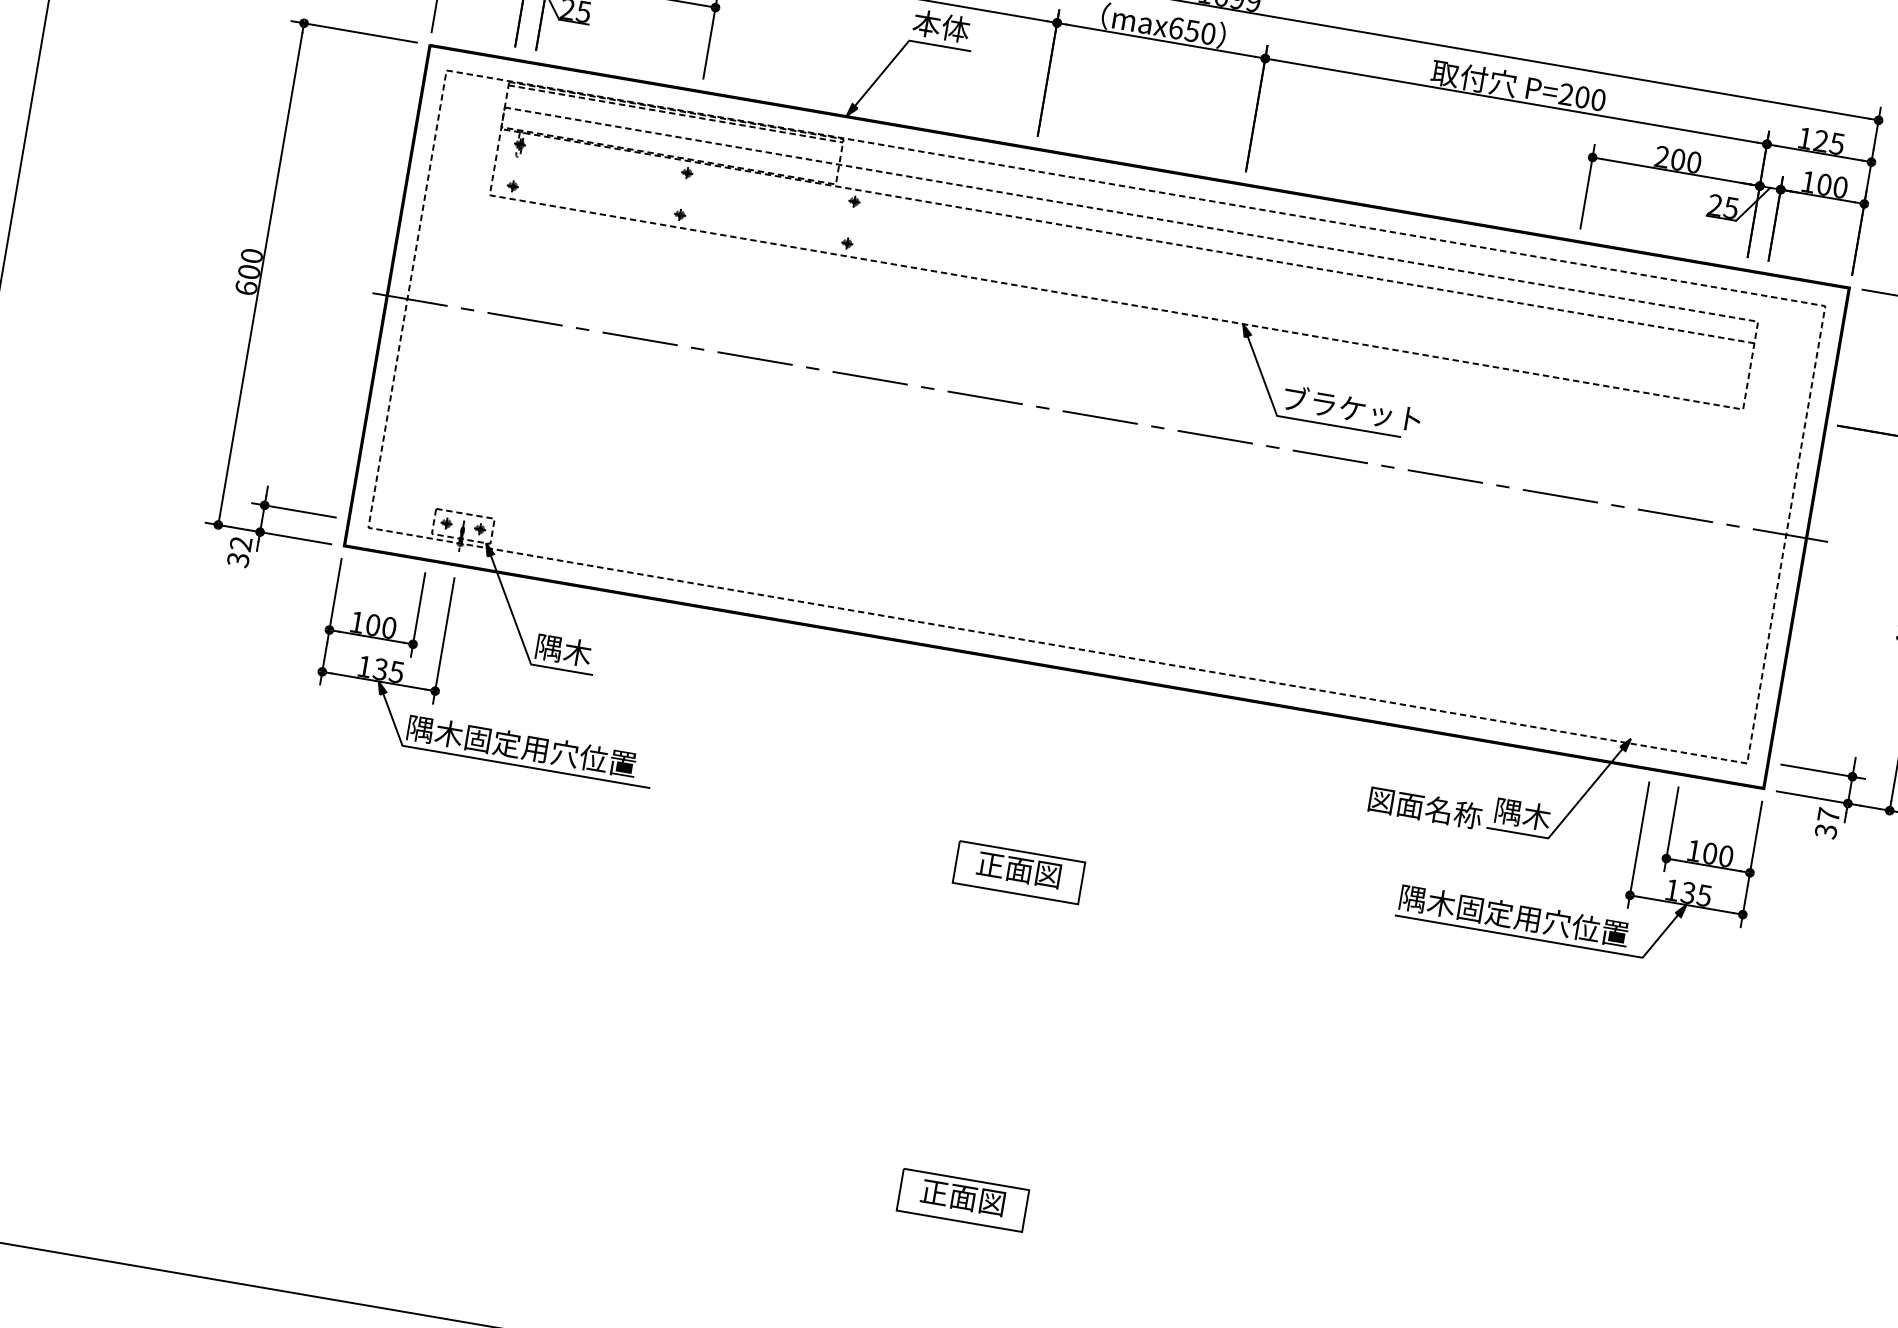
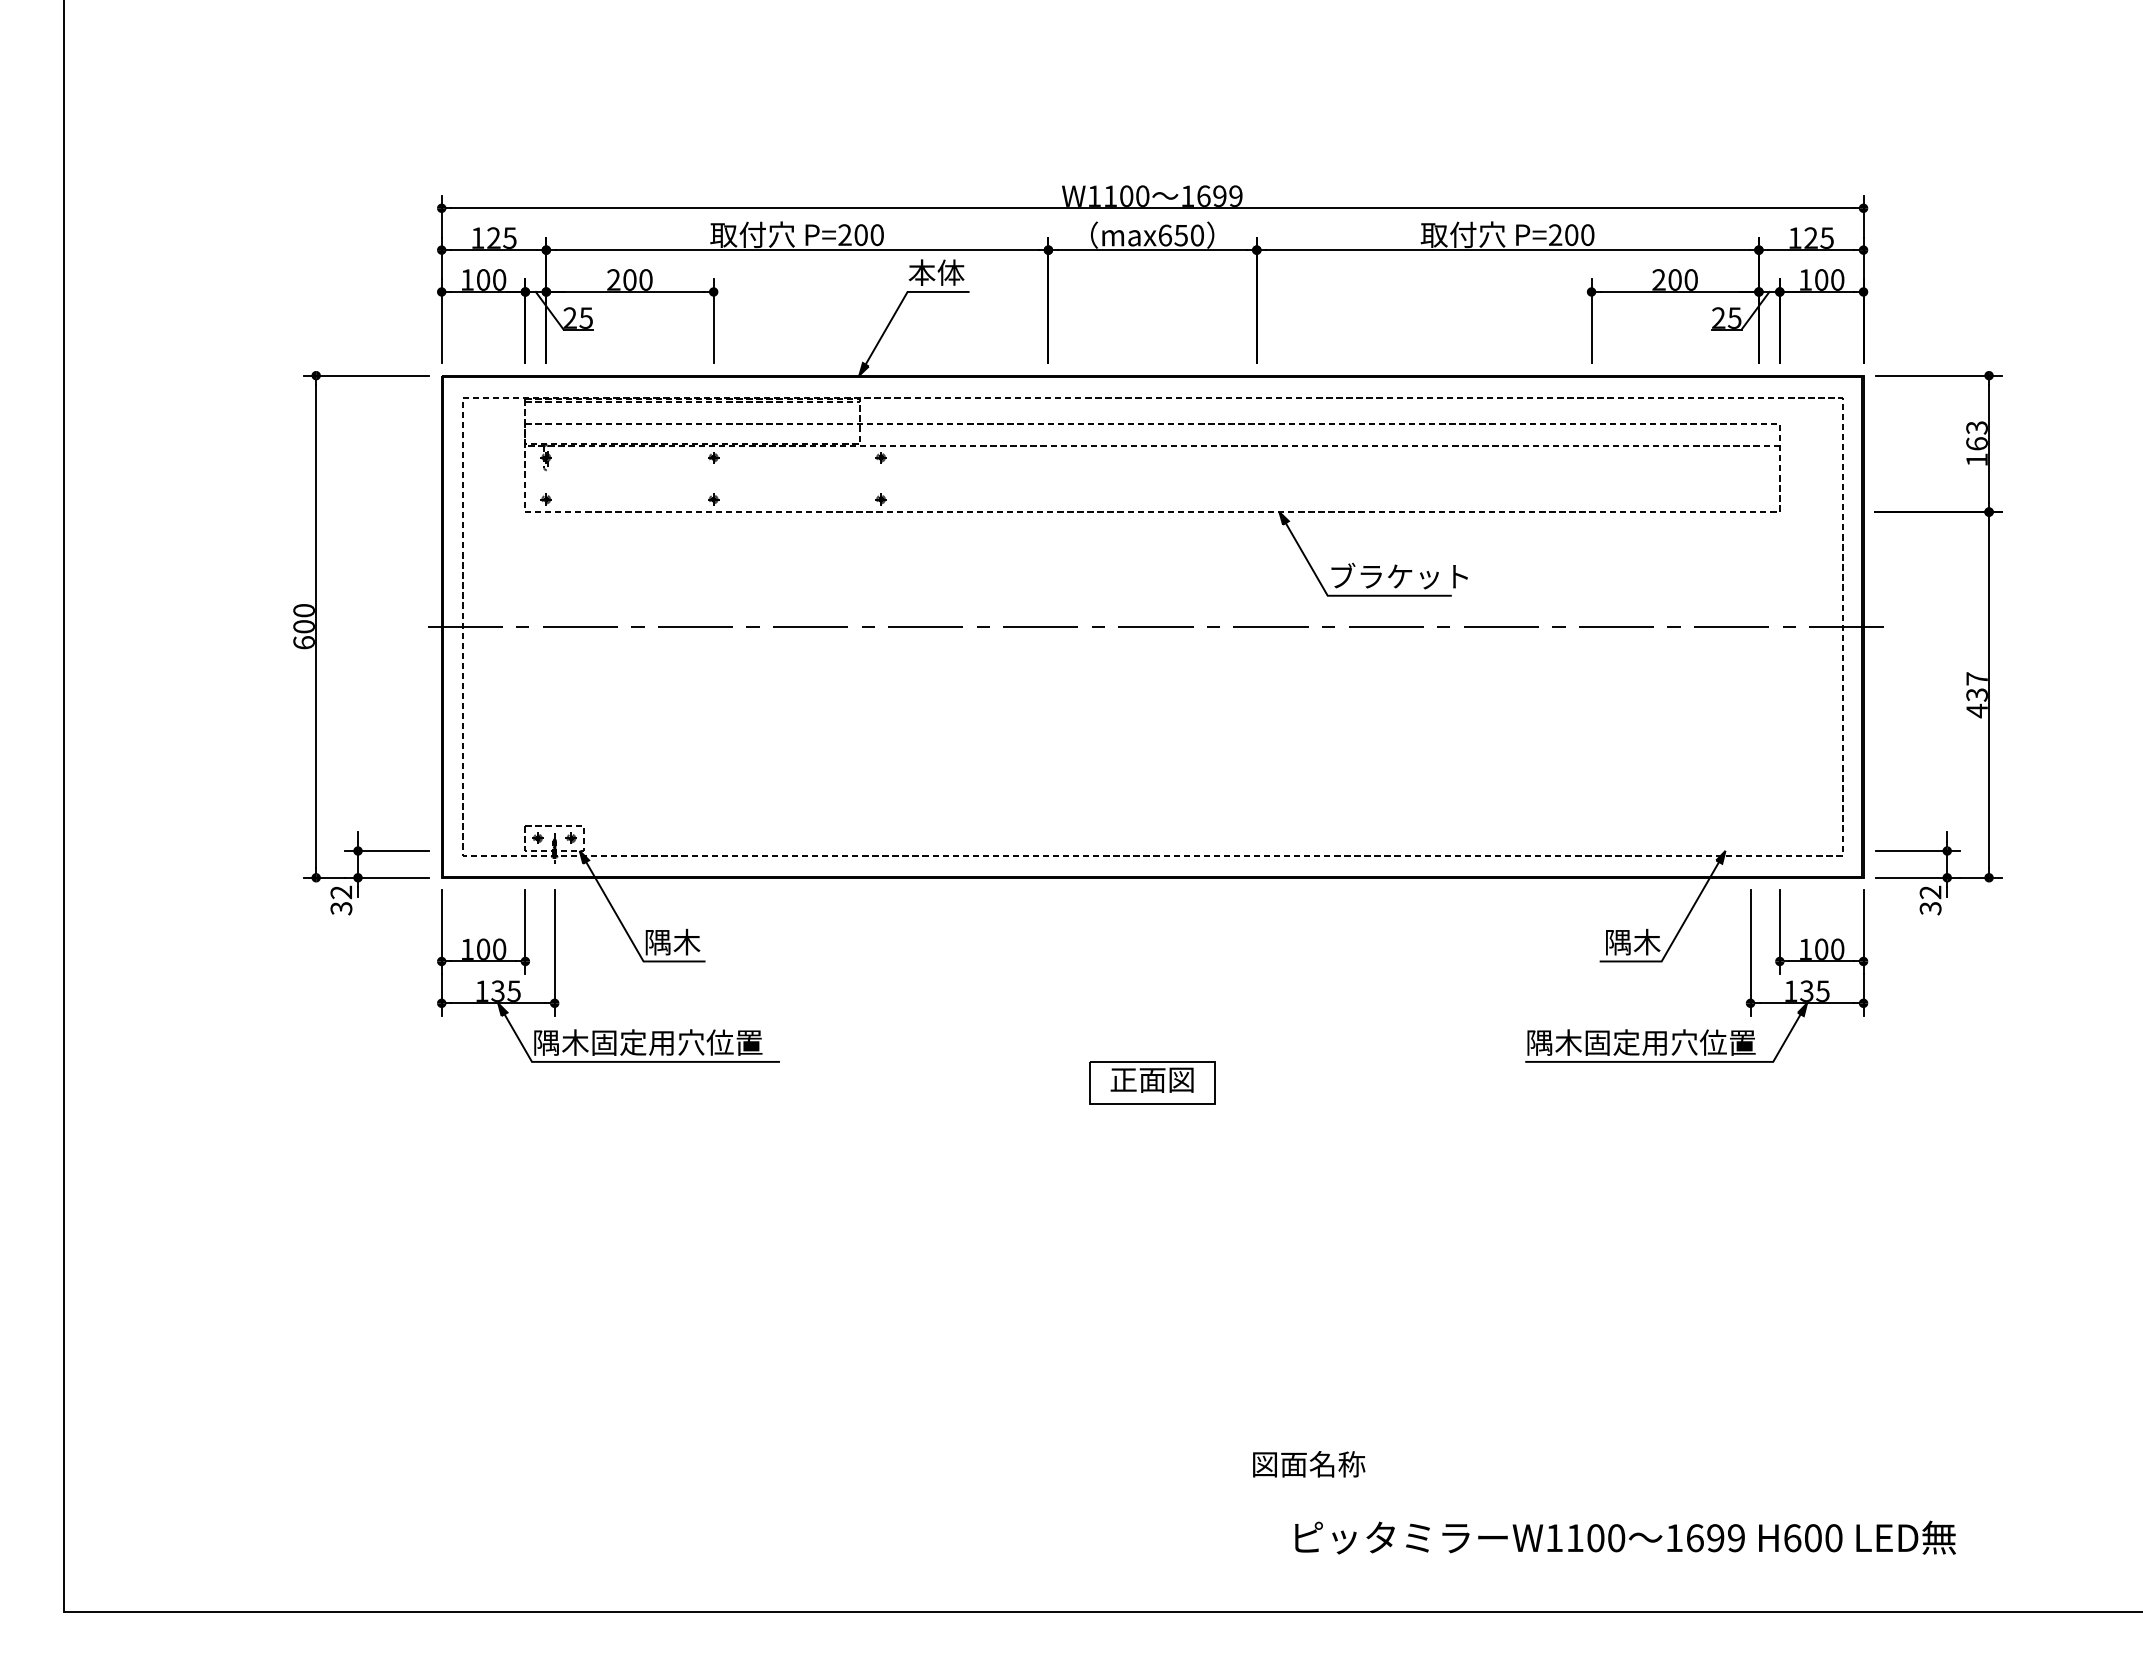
text: (1425, 808) -> (1309, 1464), moved
text: (1828, 815) -> (1930, 892), 37 -> 32
part: (962, 1200) -> (1152, 1410), removed

